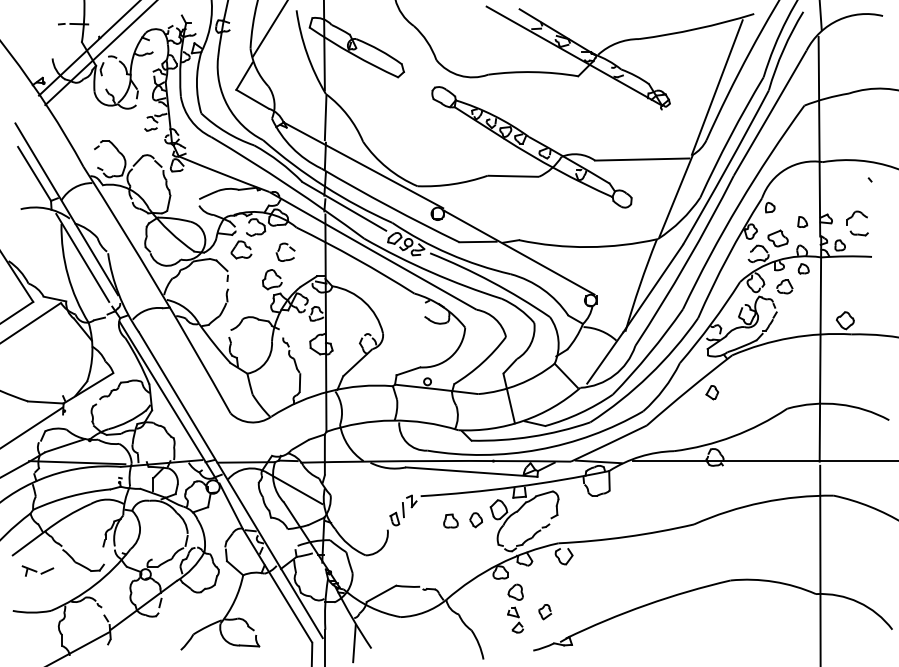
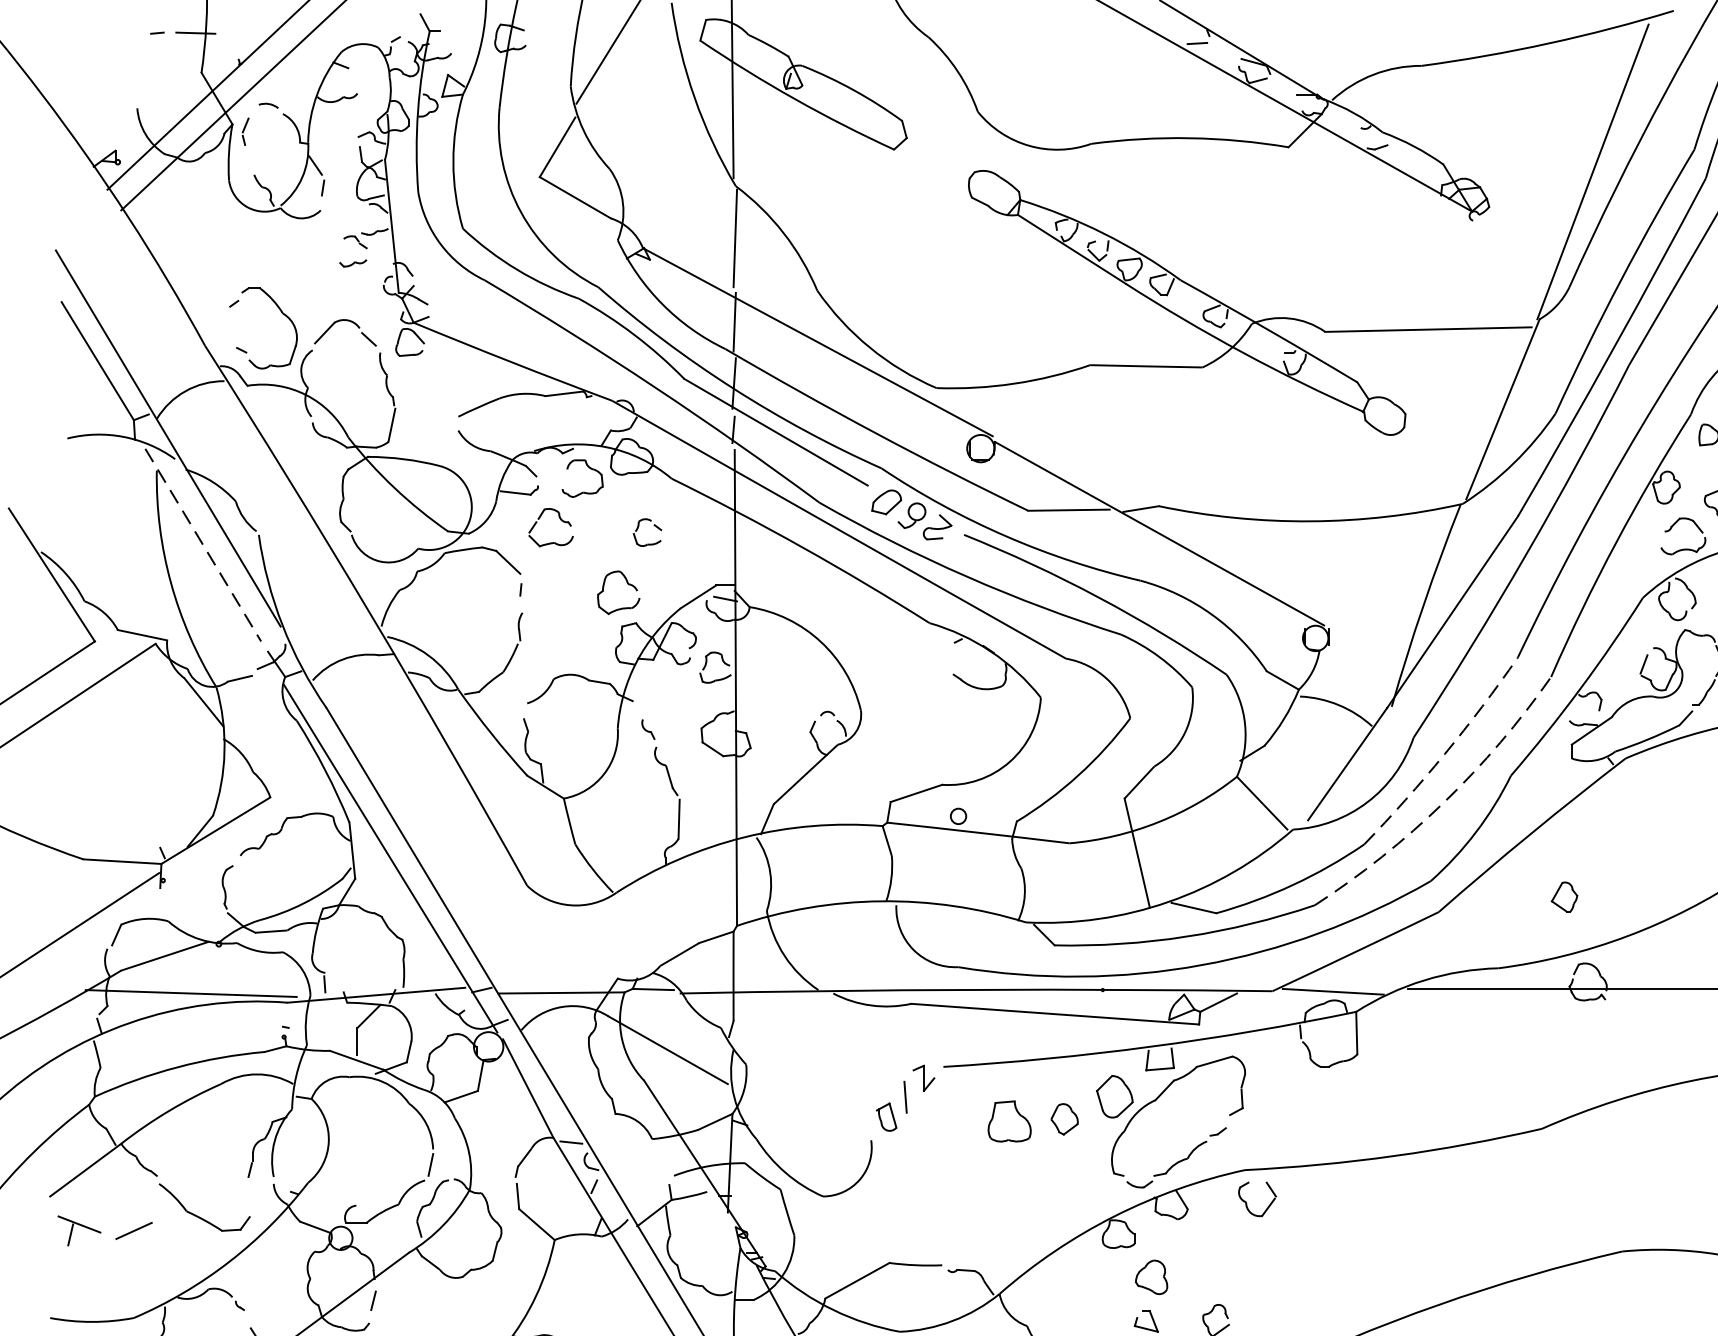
part: (285, 251) -> (647, 531), size x0.7
line: (82, 258) -> (202, 546), solid -> dashed
arc: (649, 353) -> (1444, 754), solid -> dashed
arc: (649, 375) -> (1444, 802), solid -> dashed
part: (712, 392) -> (1564, 896), moved
part: (450, 520) -> (1008, 1120), size x1.4
part: (37, 570) -> (104, 1229), size x1.4

